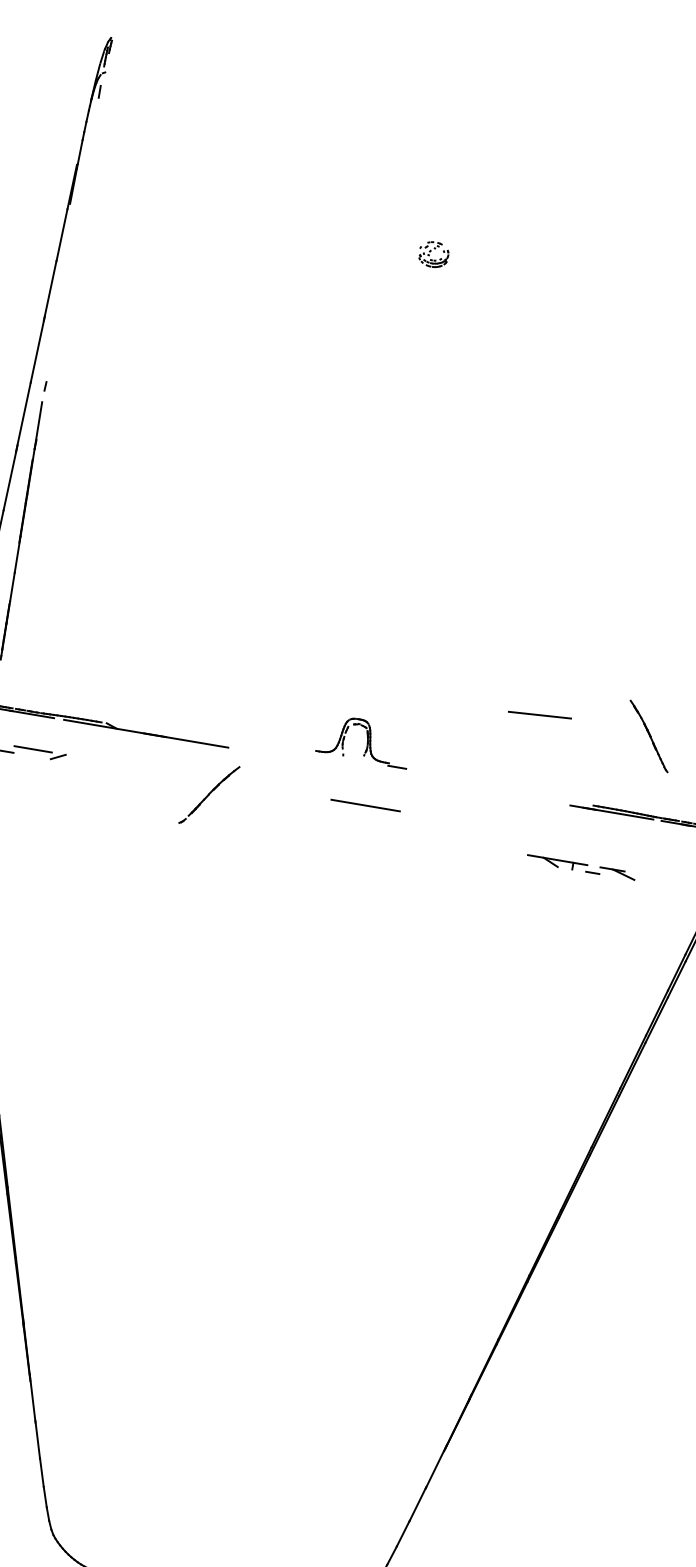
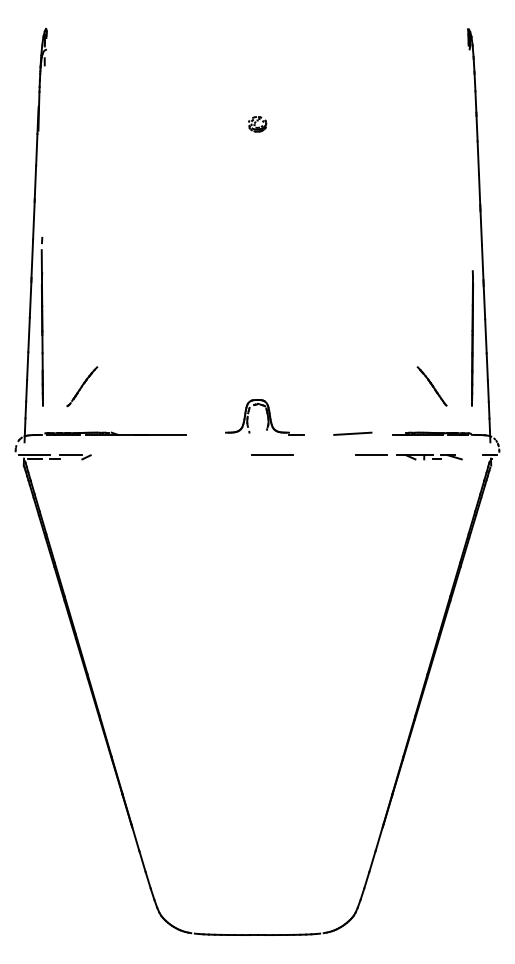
line: (539, 714) -> (352, 433), moved
part: (363, 740) -> (264, 417), size x1.43
part: (209, 794) -> (82, 386), moved
line: (527, 833) -> (370, 455), added
part: (581, 867) -> (429, 457), moved

